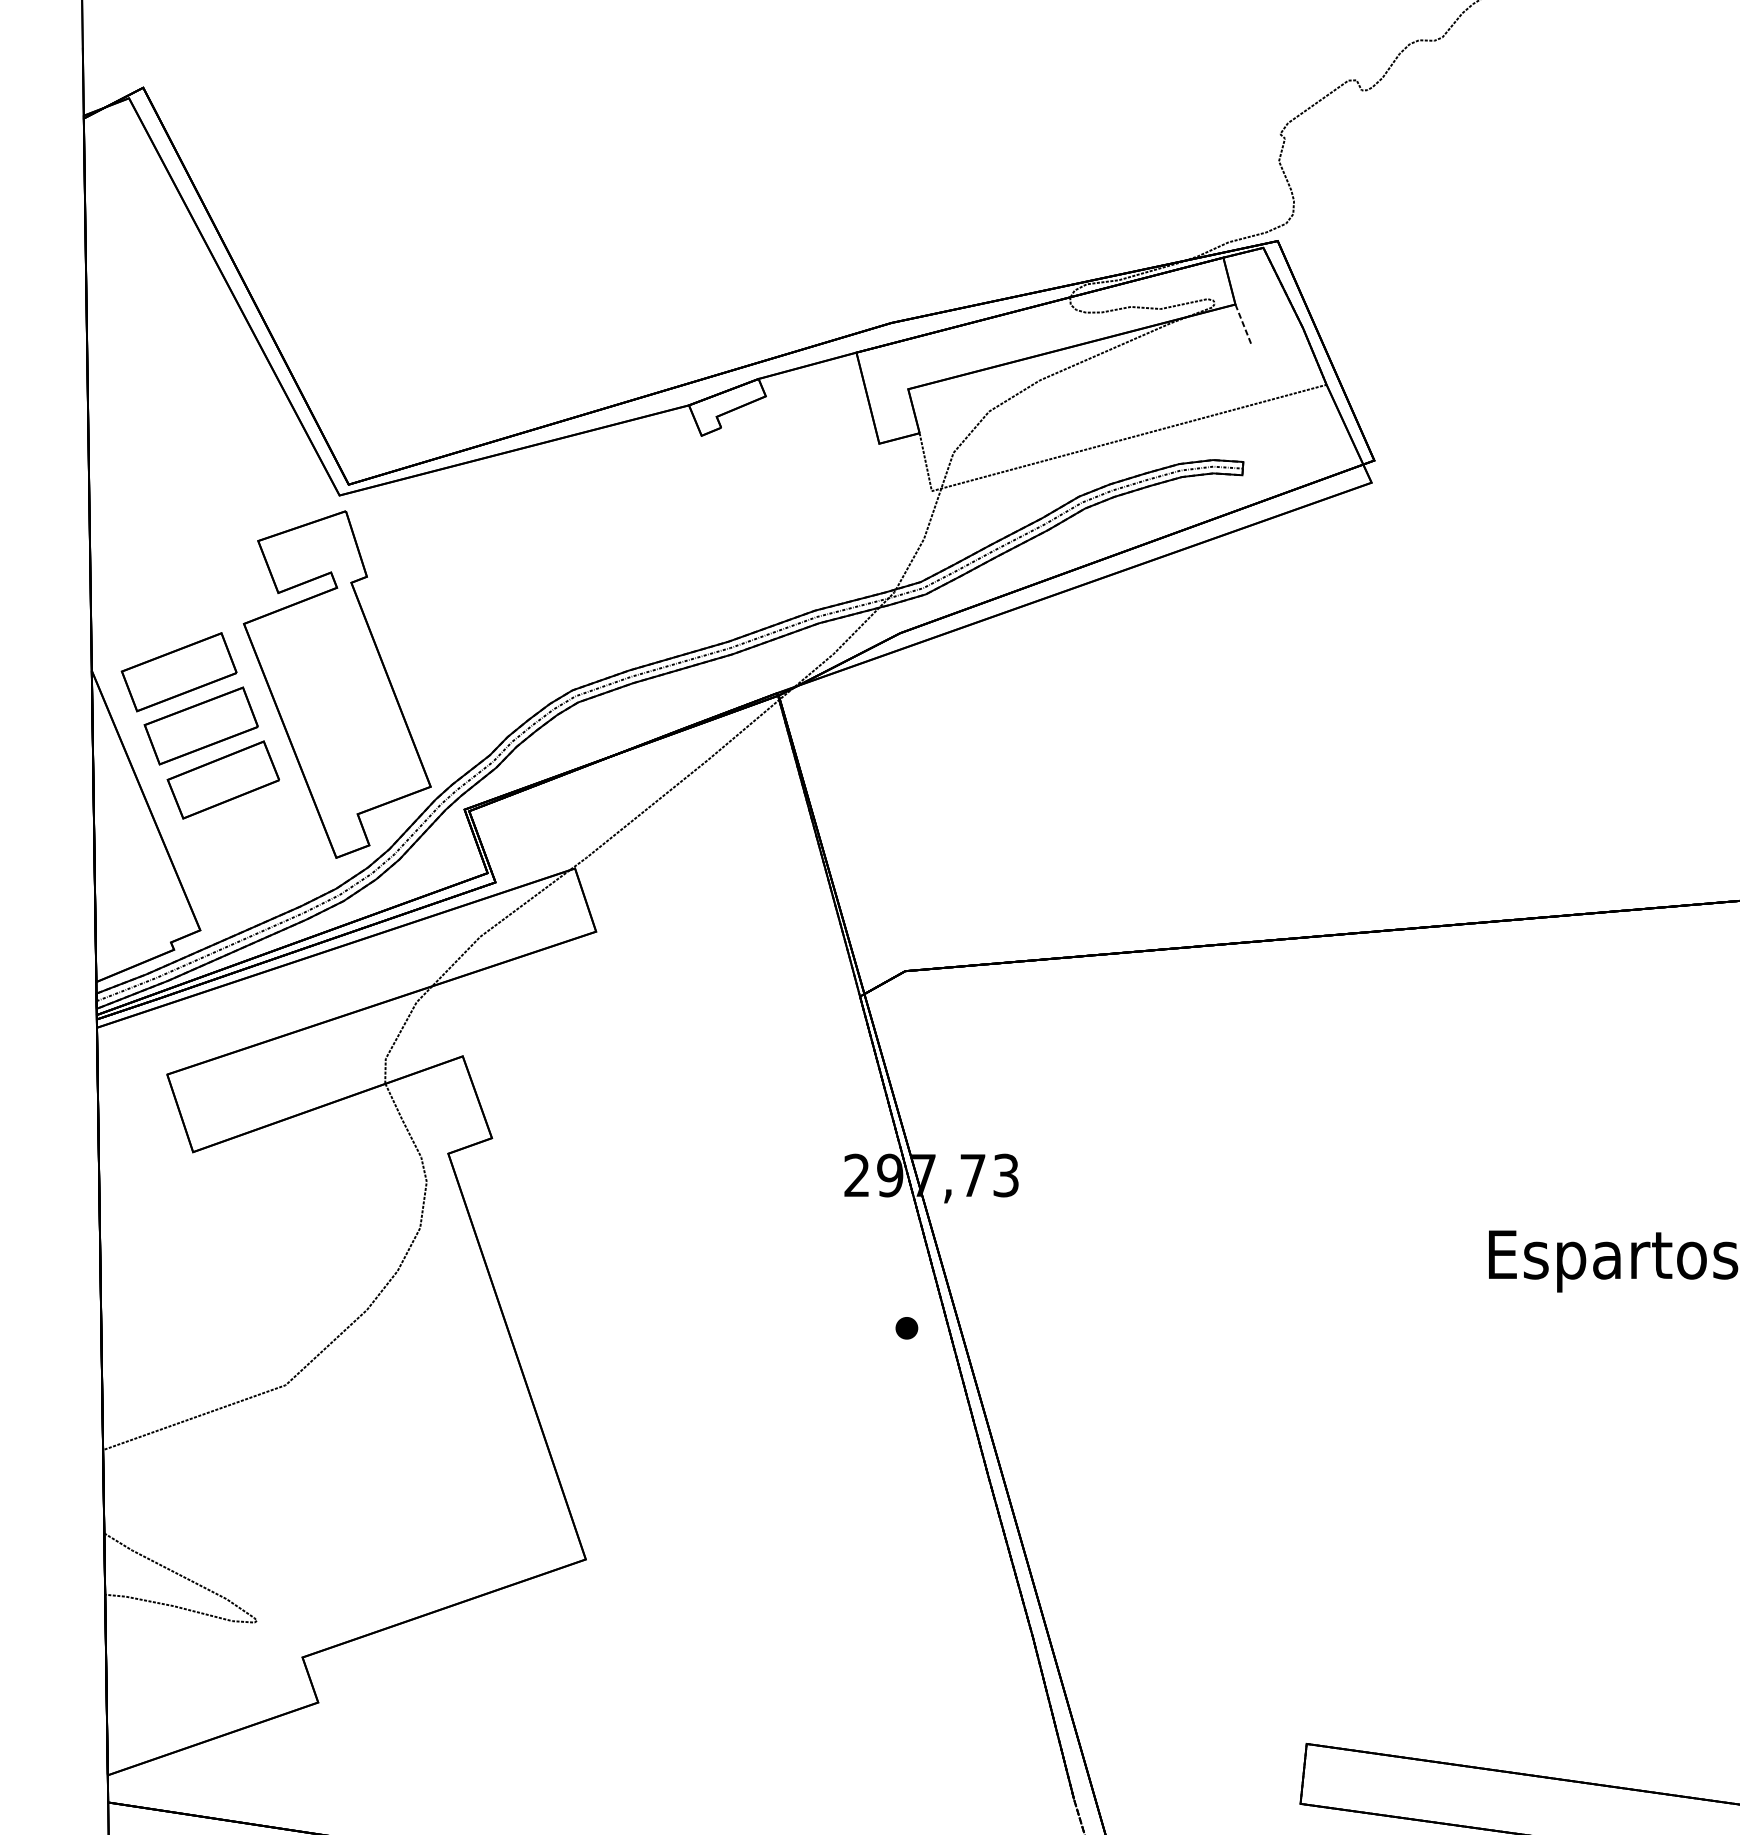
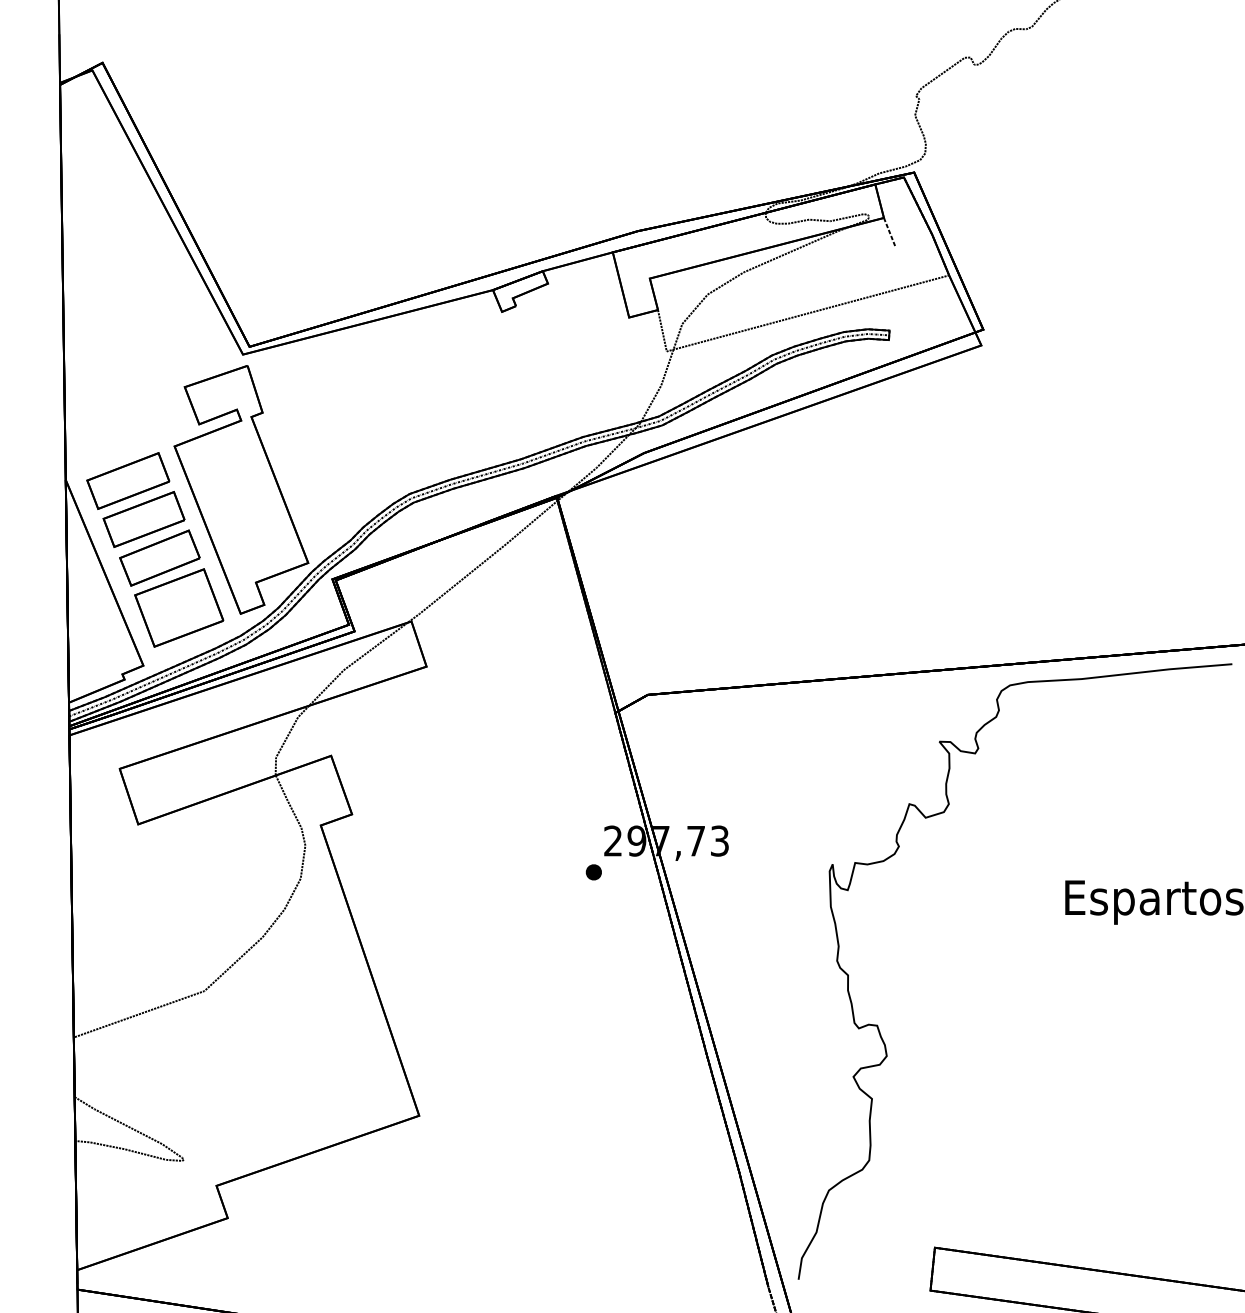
part: (250, 849) -> (179, 607), added
part: (906, 1328) -> (593, 872), moved
part: (1227, 1433) -> (878, 1025), added

